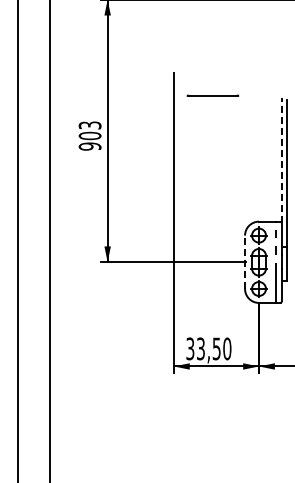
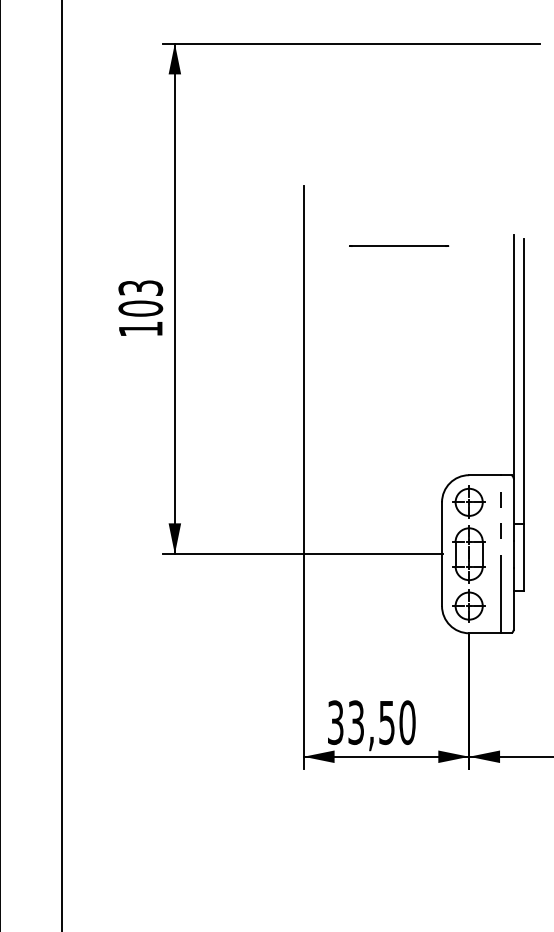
line: (212, 95) -> (398, 245), moved
text: (89, 146) -> (139, 329), 903 -> 103
line: (281, 160) -> (512, 356), dashed -> solid
line: (245, 262) -> (442, 554), dashed -> solid

